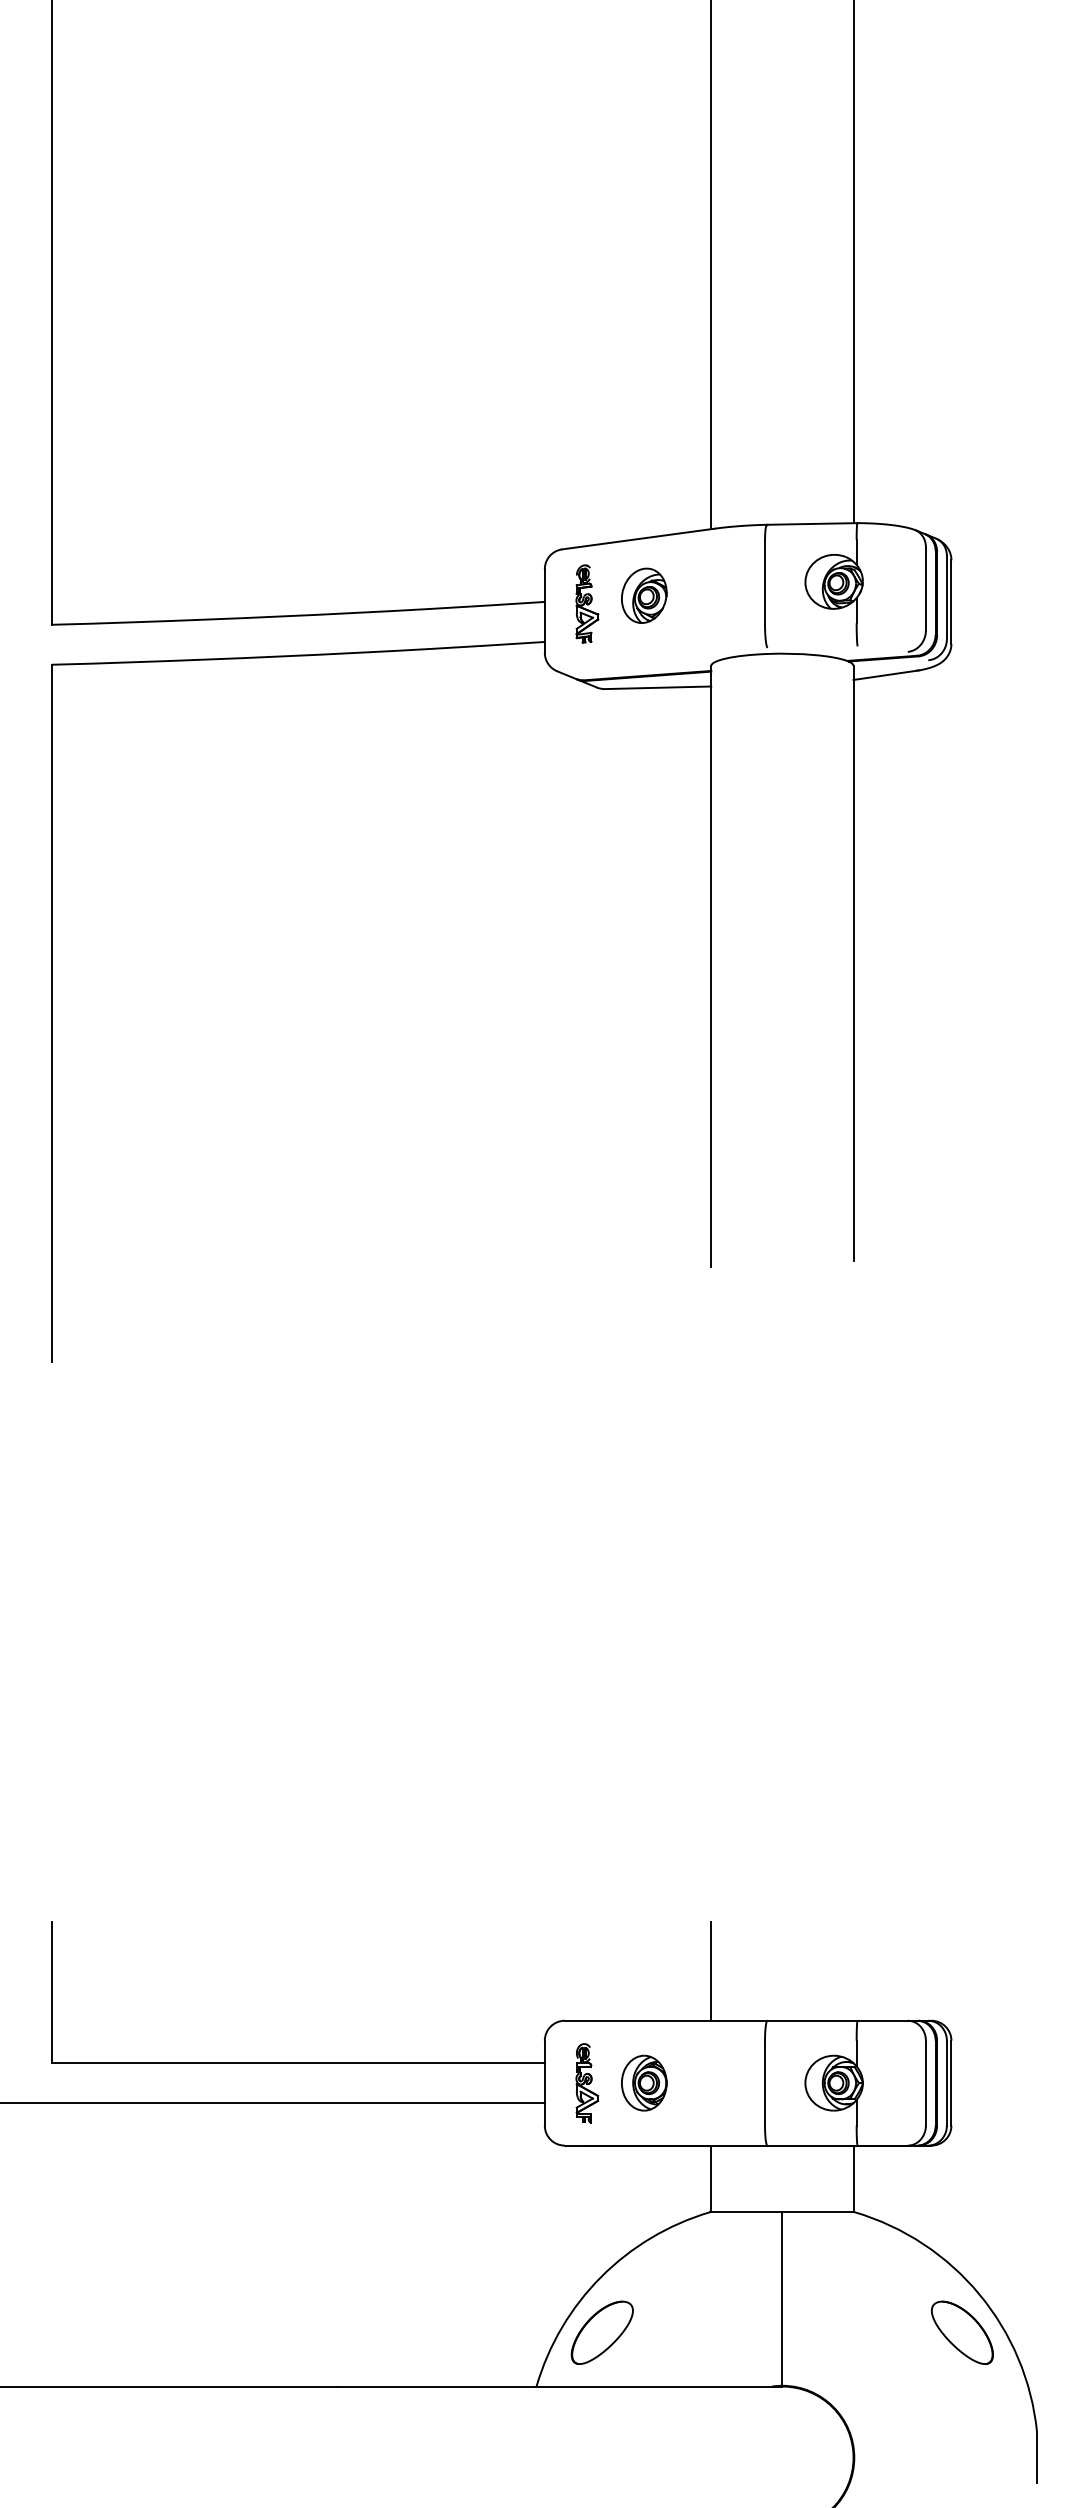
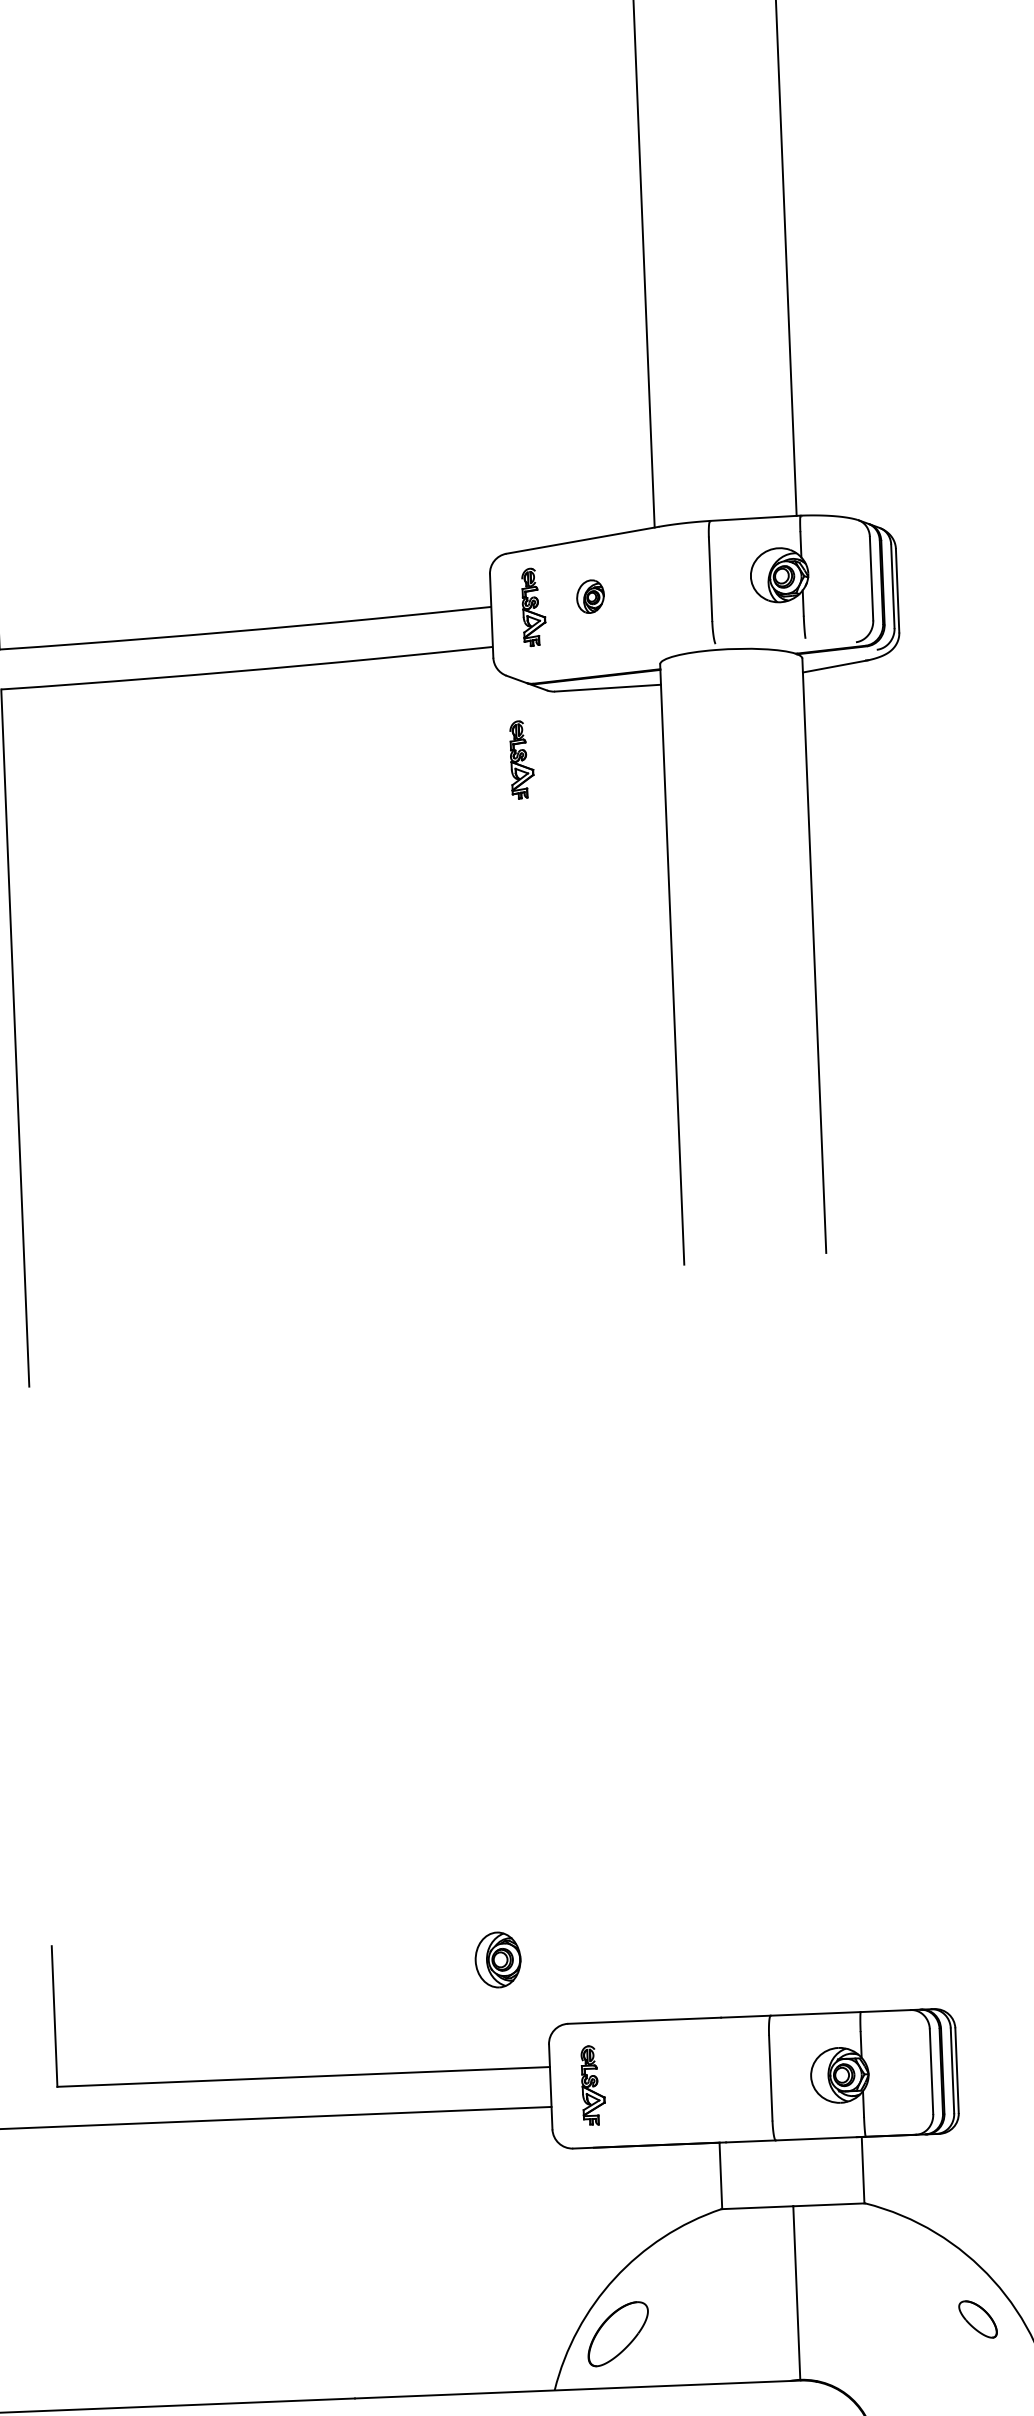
part: (644, 595) -> (590, 596), size x0.6
part: (569, 755) -> (522, 759), added
line: (711, 1971) -> (712, 1968), removed
part: (644, 2082) -> (498, 1959), moved
part: (962, 2332) -> (978, 2319), size x0.6

